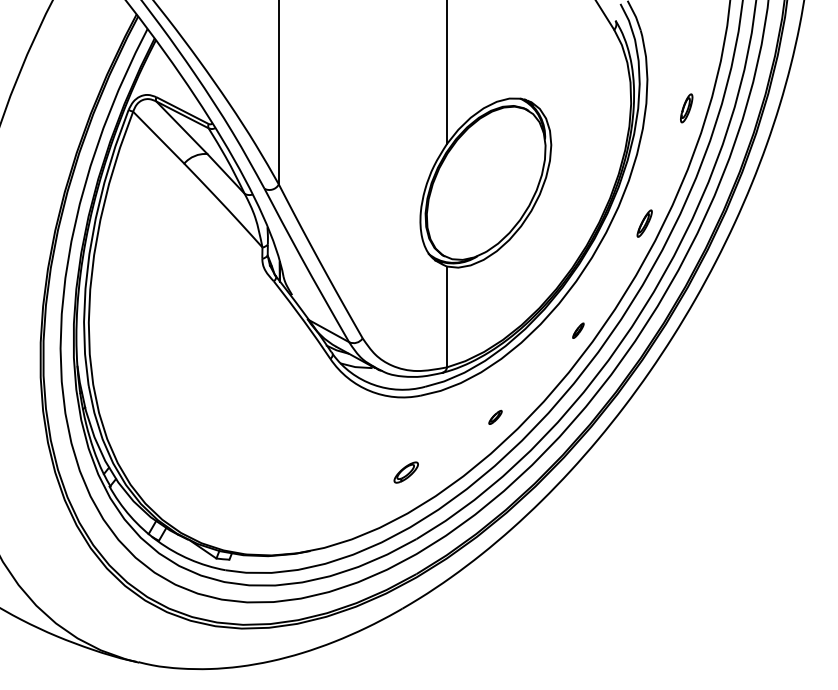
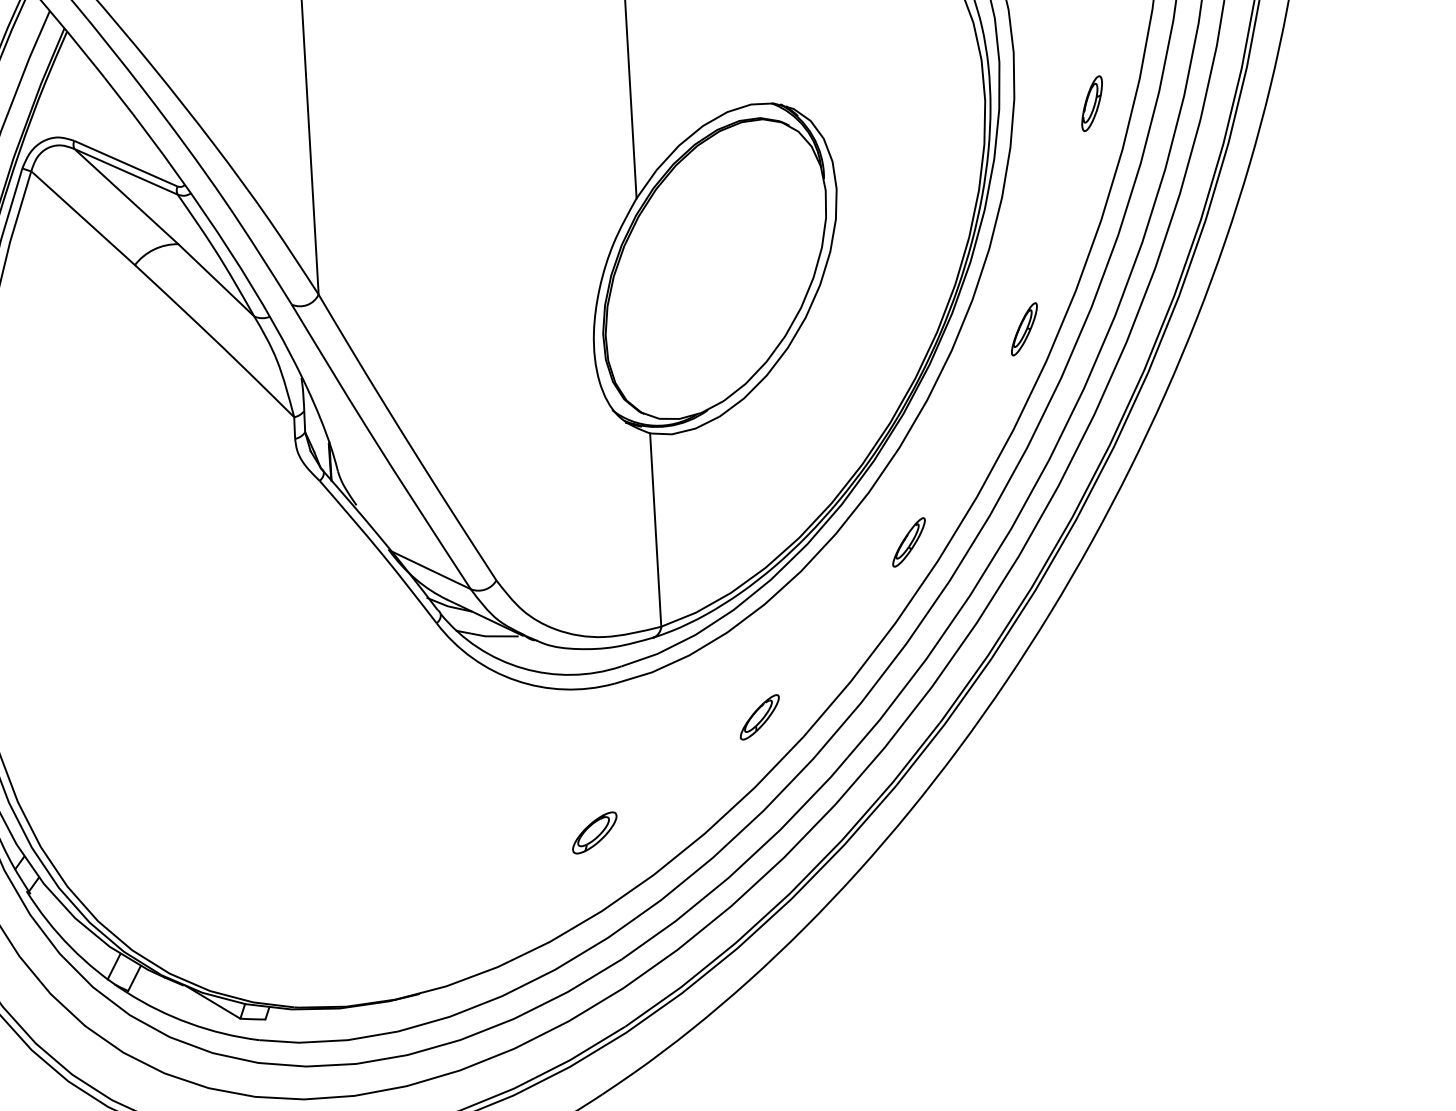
part: (578, 330) -> (909, 541), size x1.67
part: (495, 417) -> (759, 717), size x1.67

